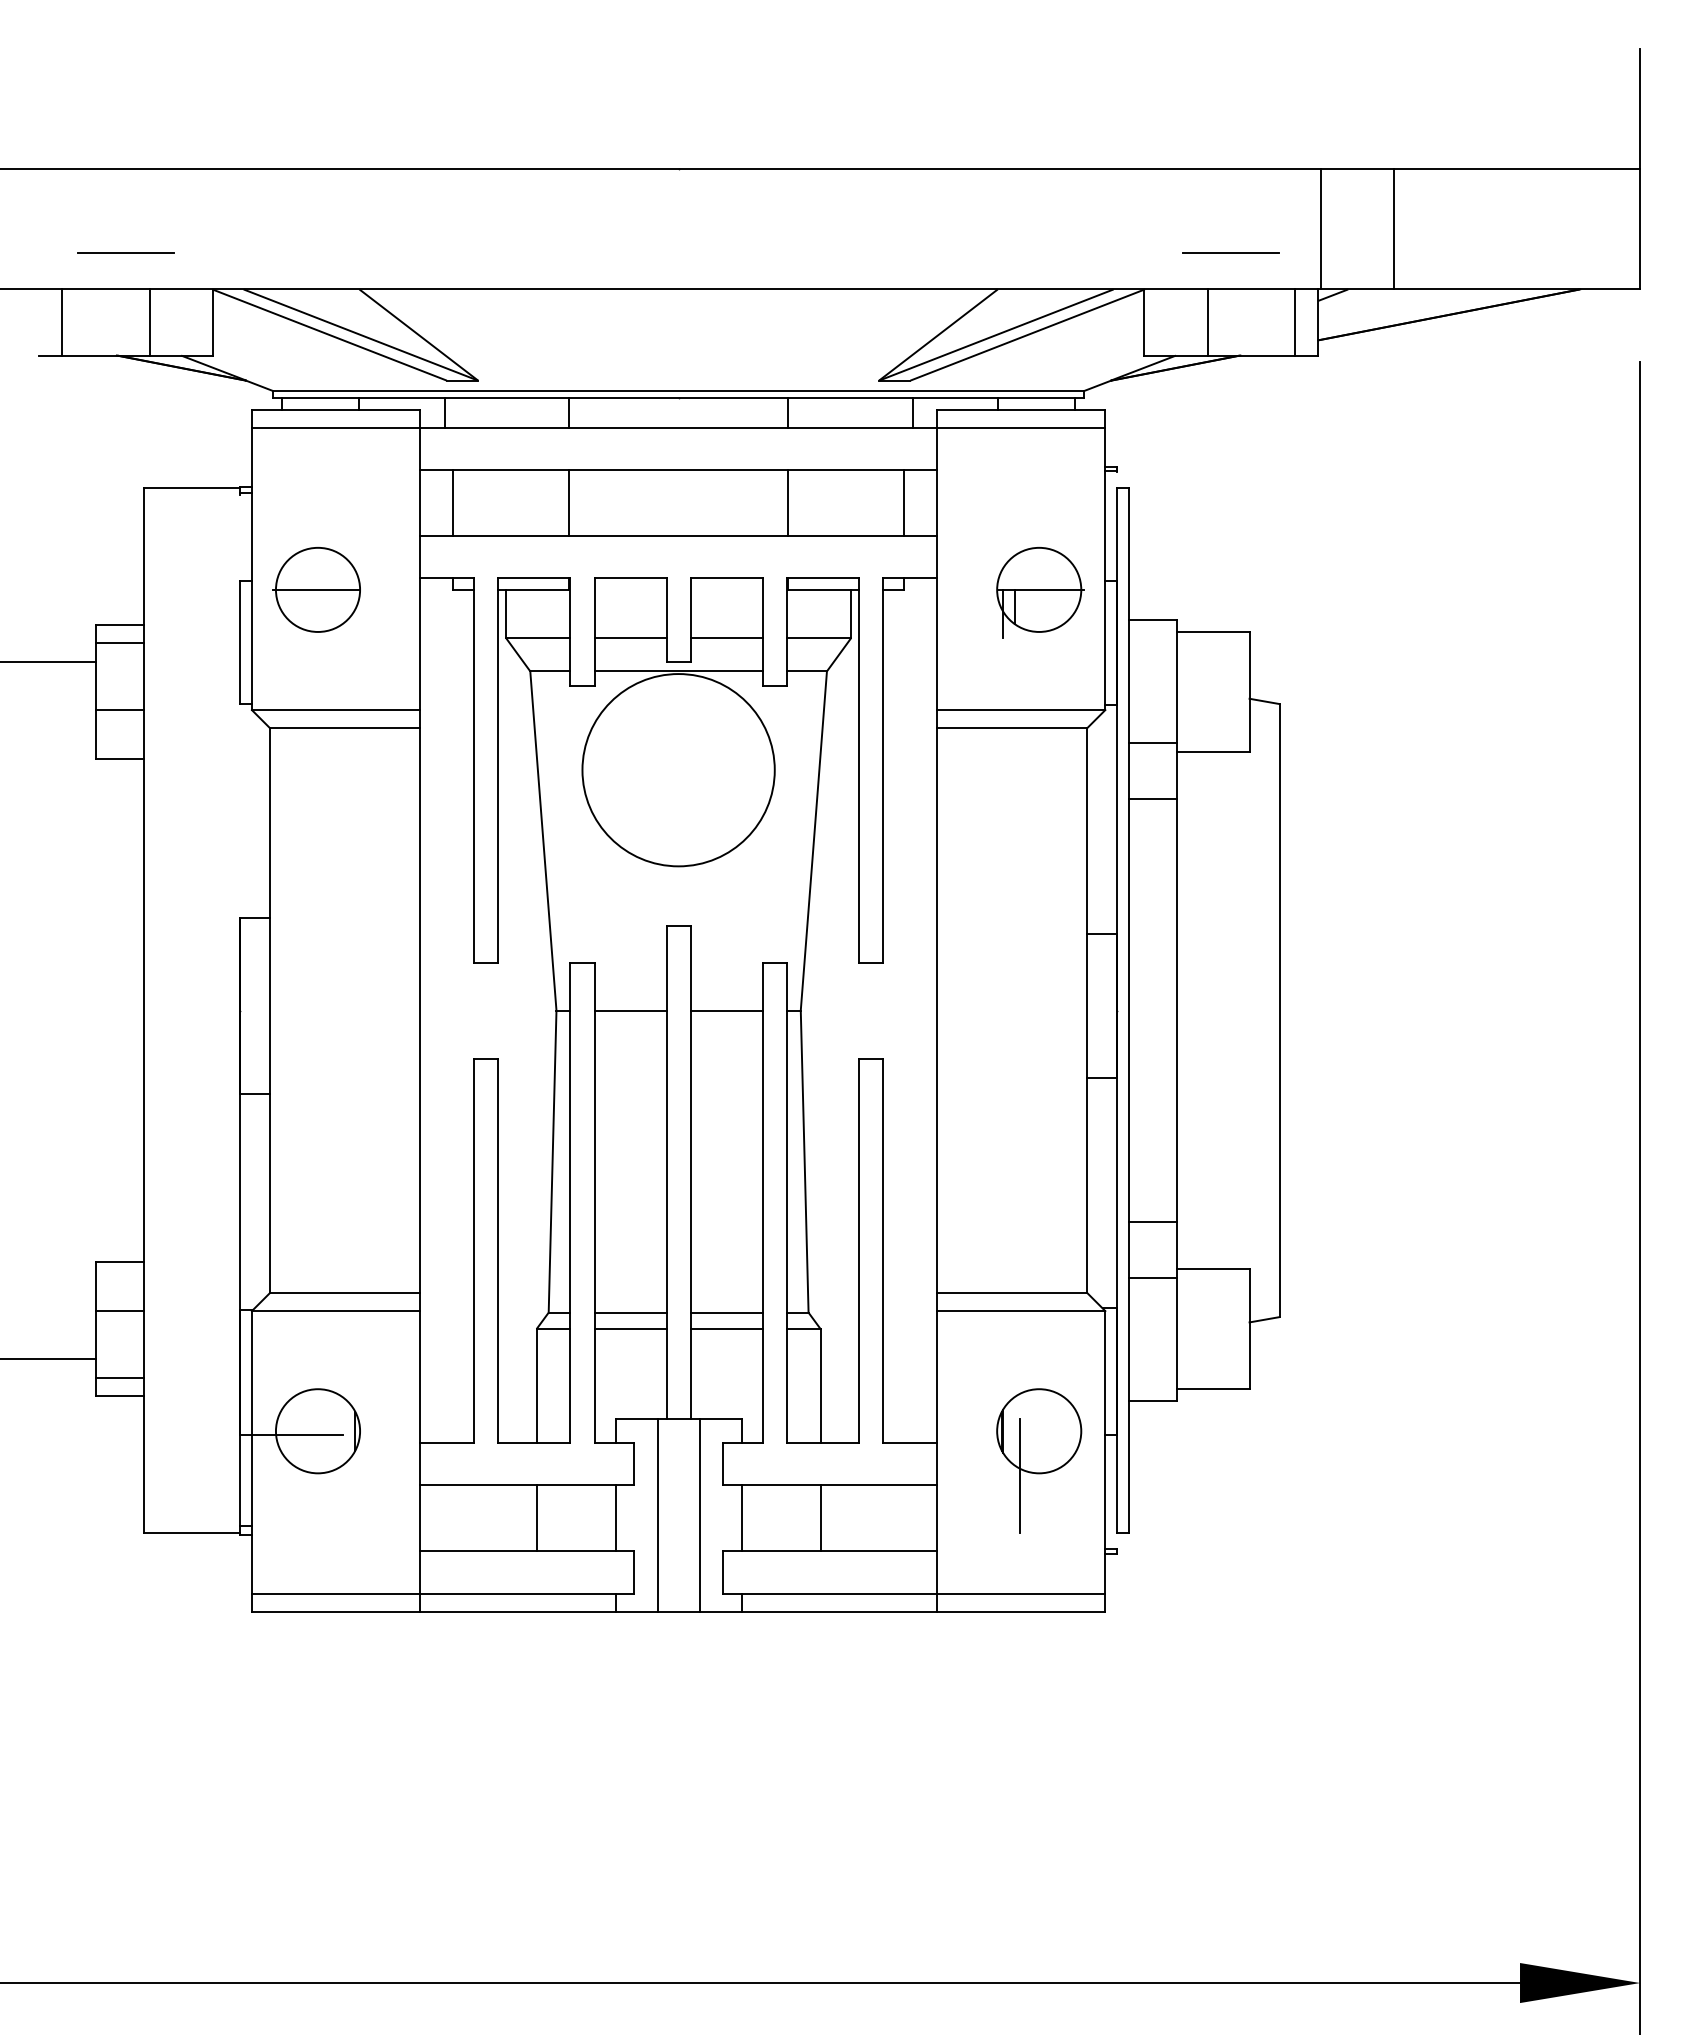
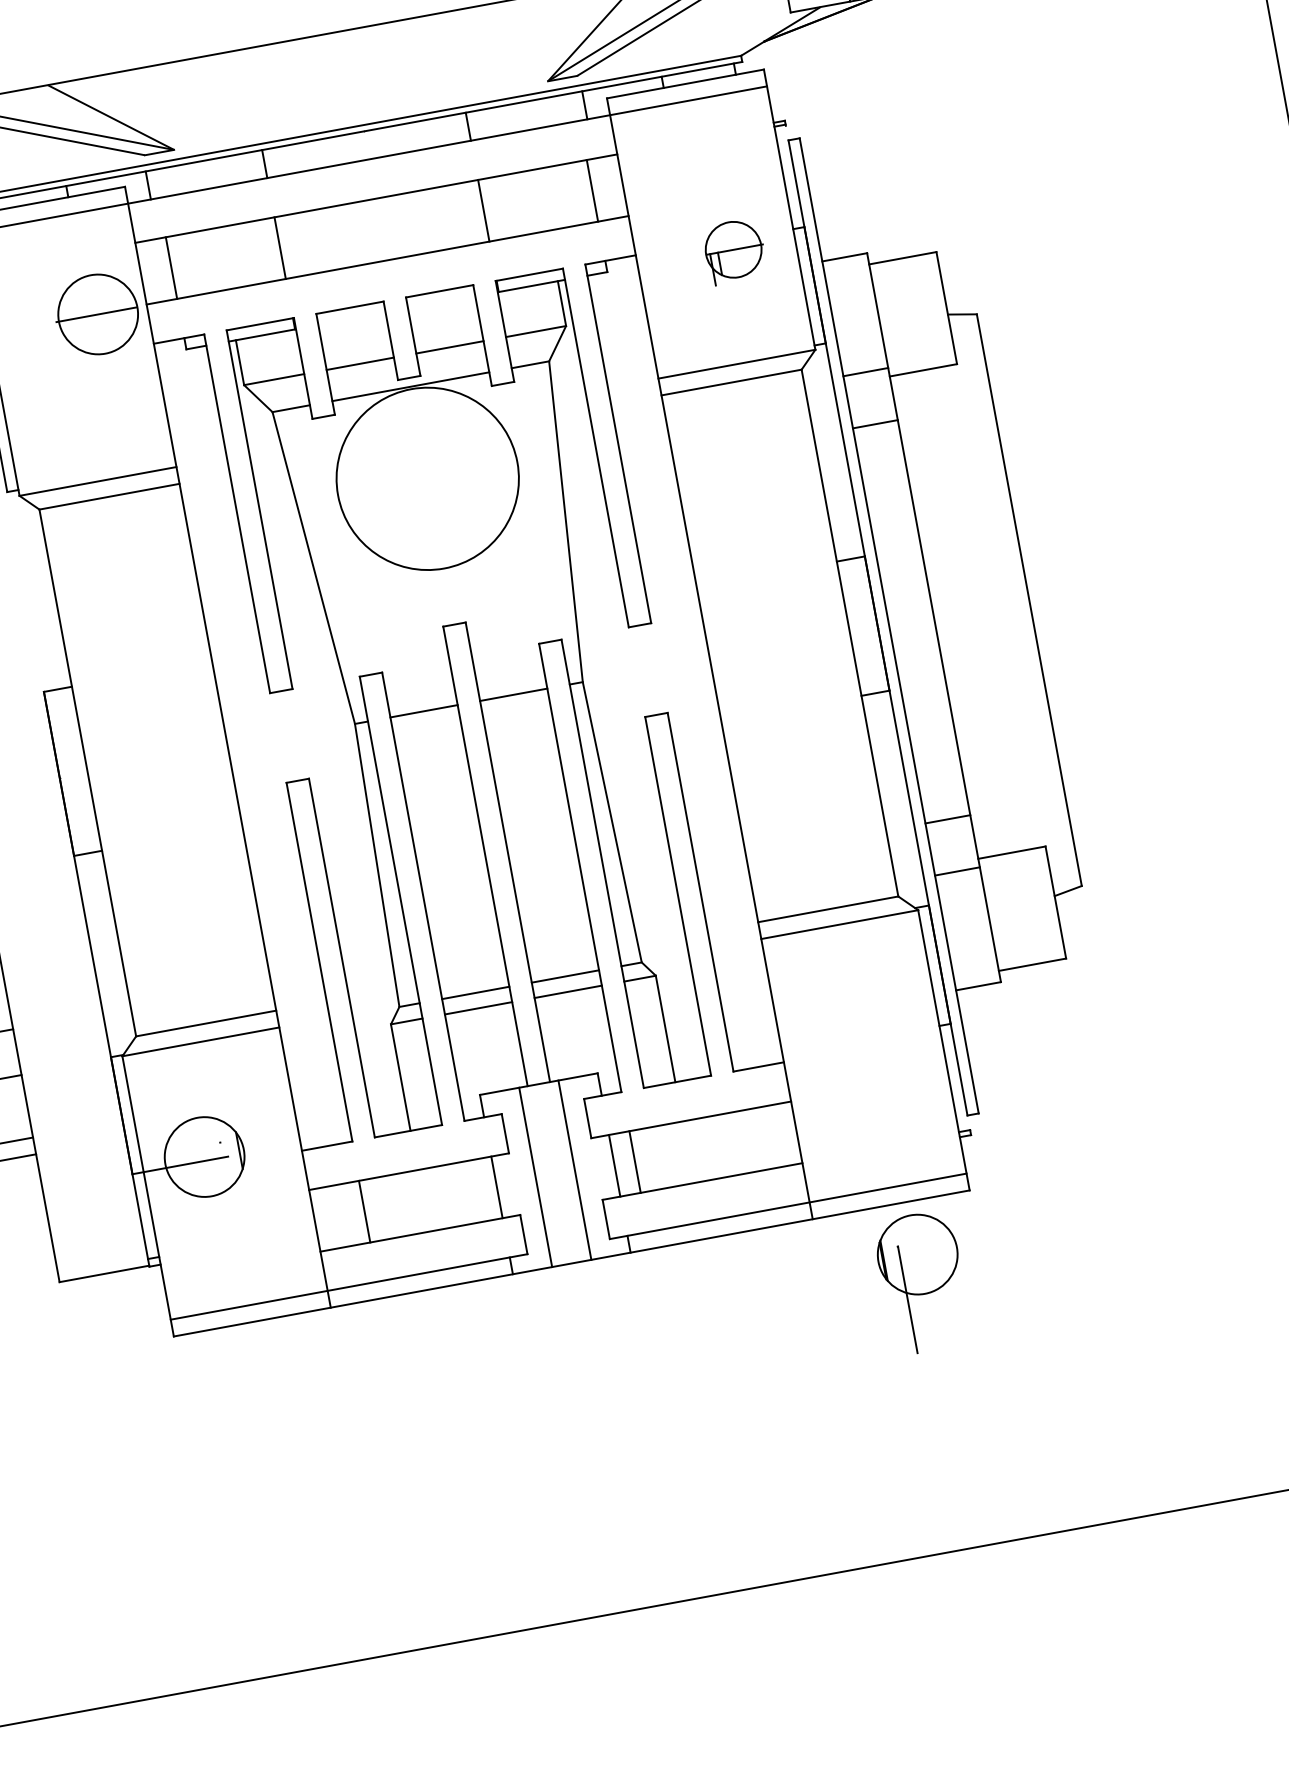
part: (316, 589) -> (96, 314), moved
part: (1040, 592) -> (734, 251), size x0.7
part: (1039, 1460) -> (922, 1281), moved
line: (536, 1518) -> (364, 1211), moved
line: (820, 1518) -> (634, 1162), moved

